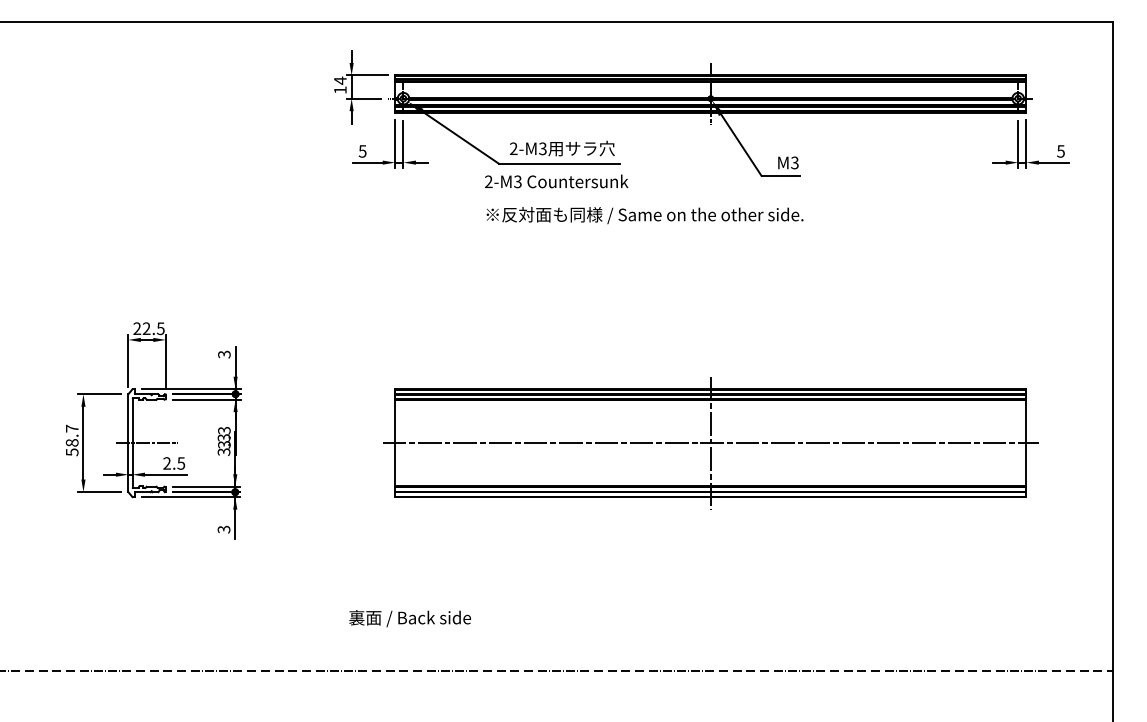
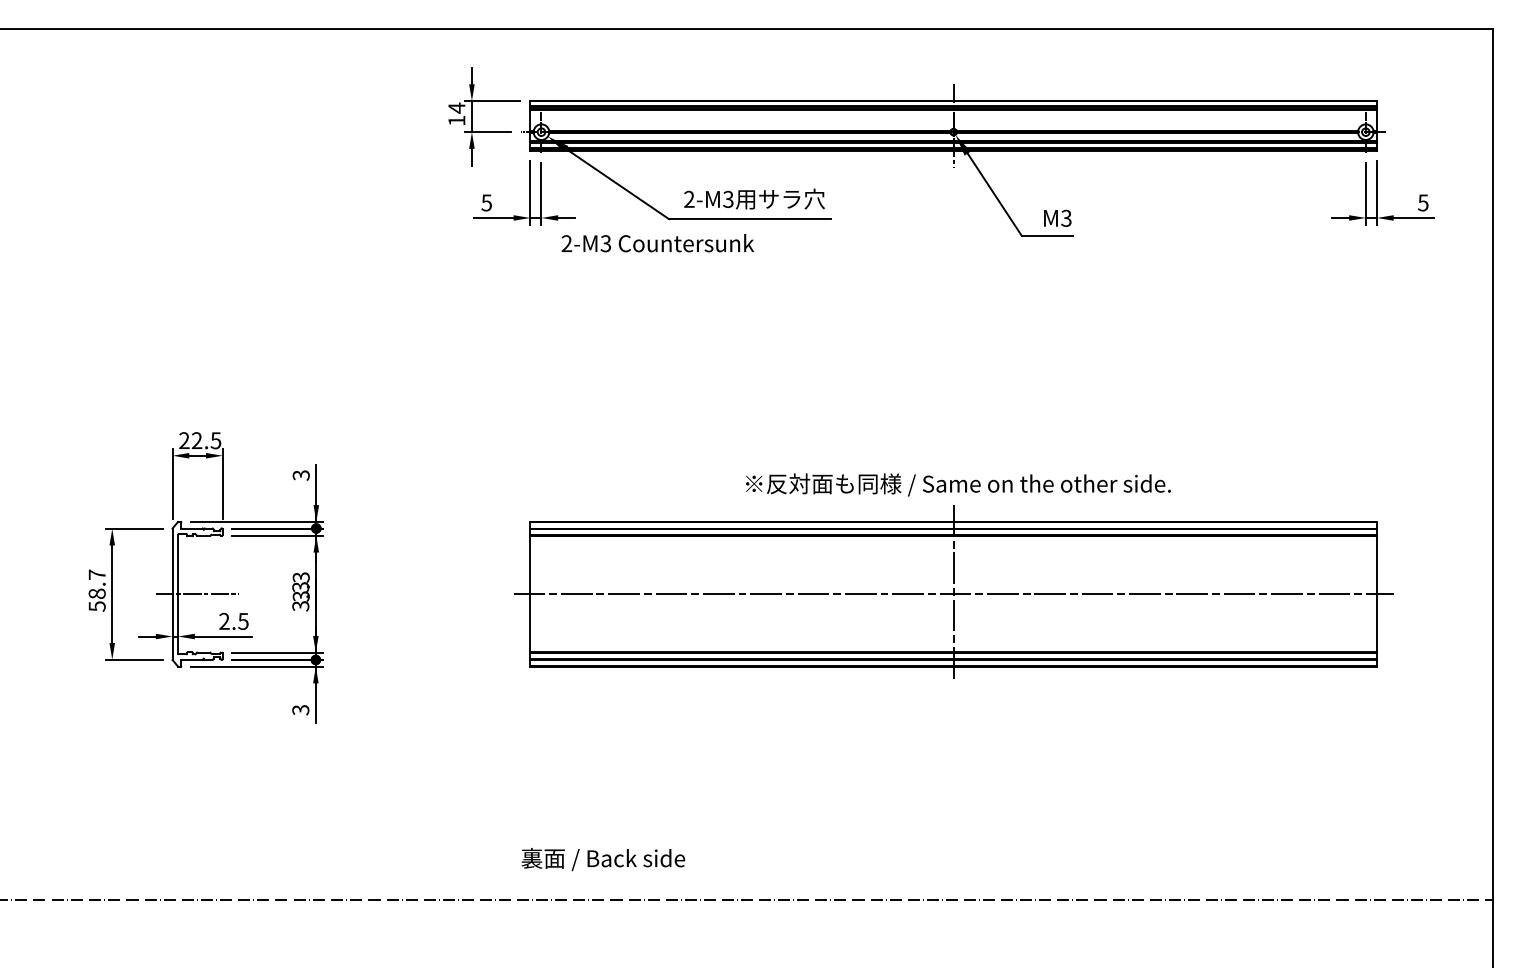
text: (556, 181) -> (657, 243), moved
text: (645, 215) -> (958, 484), moved
text: (410, 618) -> (603, 859), moved

